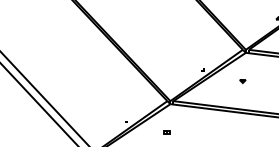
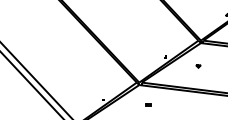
part: (166, 132) -> (147, 104), moved

